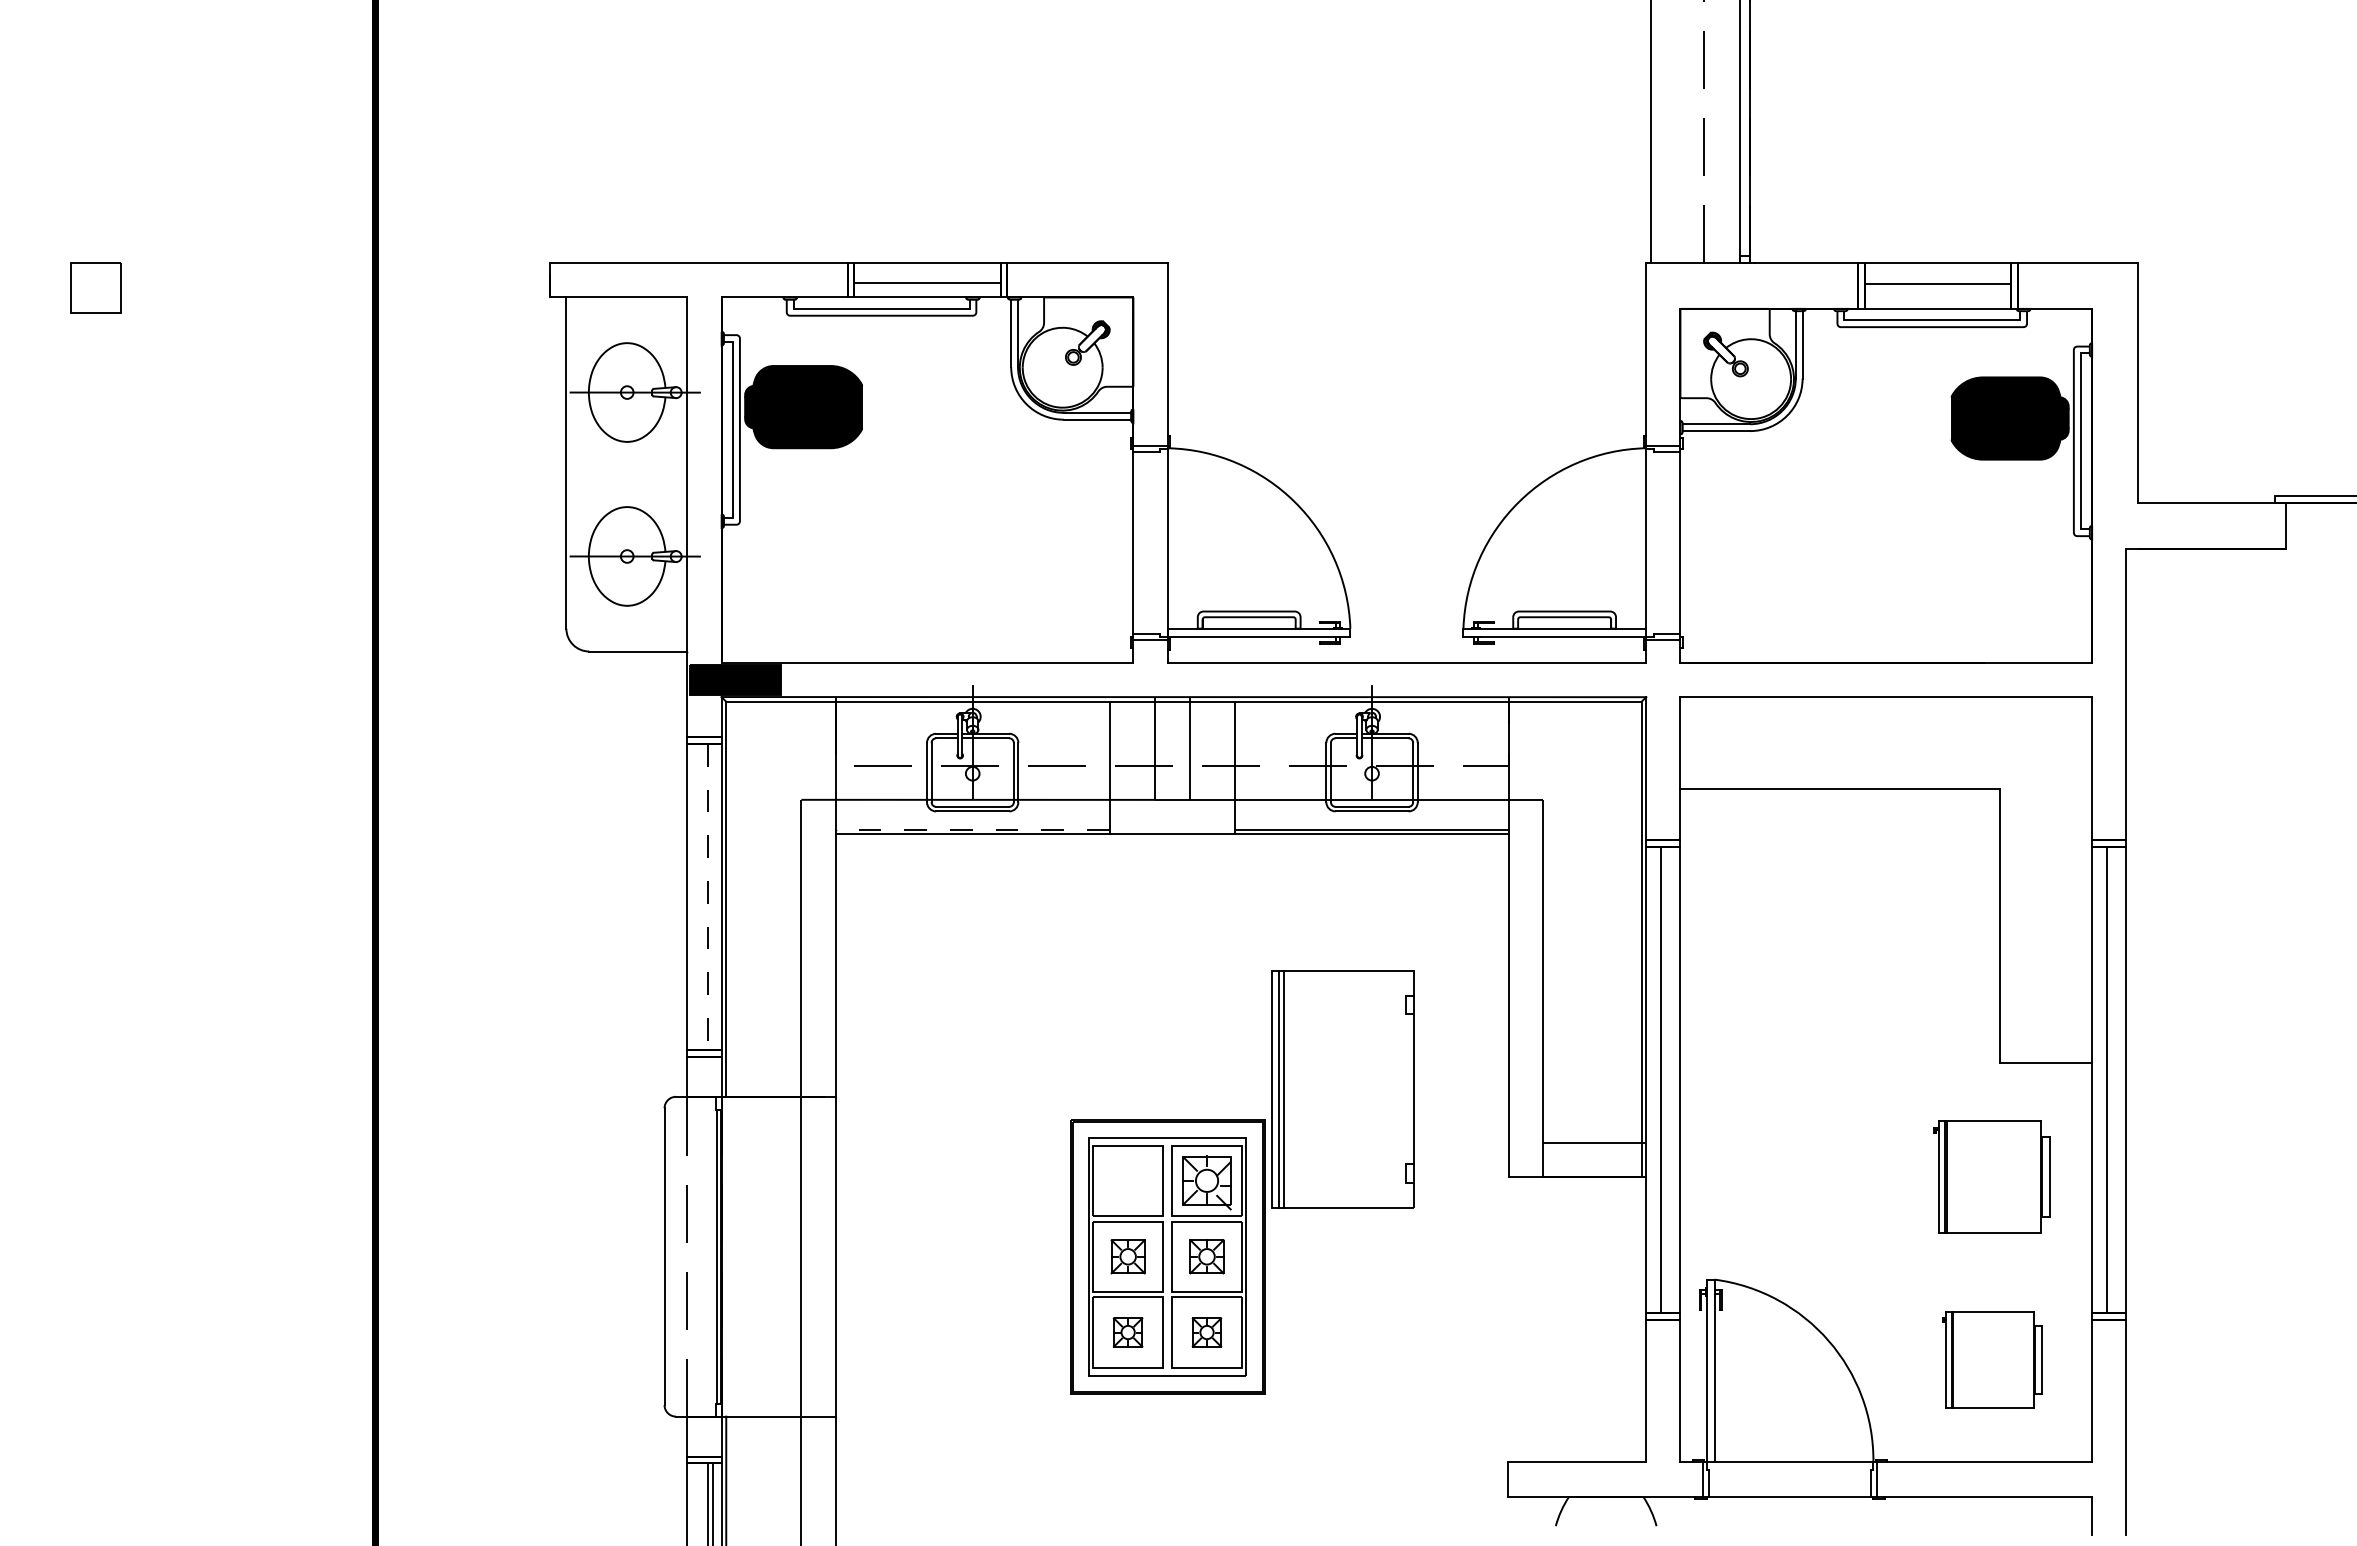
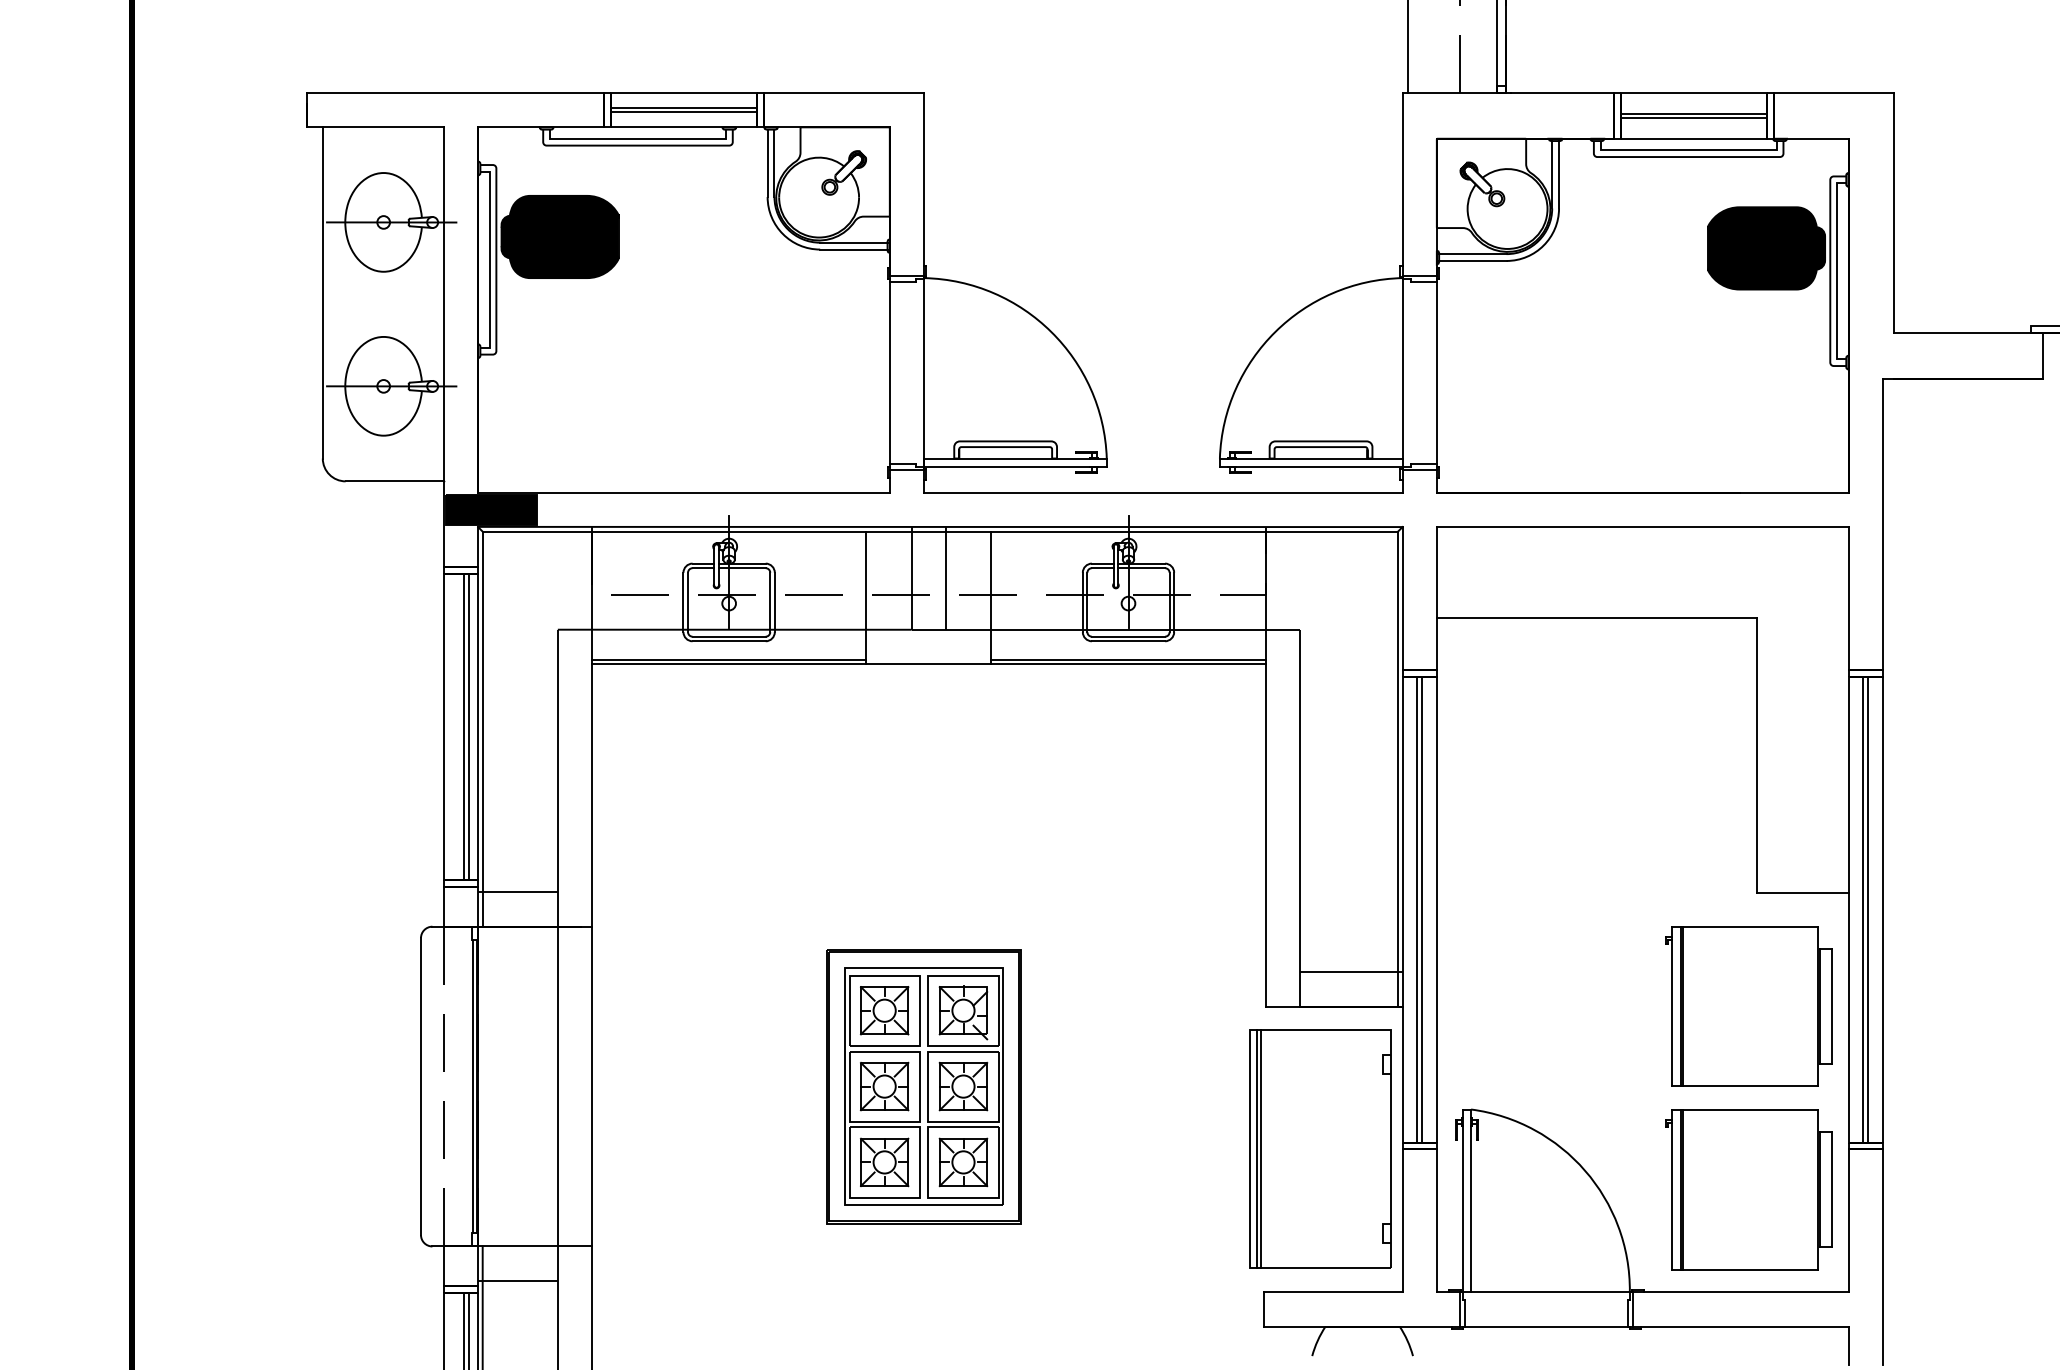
line: (927, 278) -> (683, 108), added
line: (1937, 288) -> (1693, 118), added
line: (972, 829) -> (728, 659), dashed -> solid
line: (712, 896) -> (468, 726), added
line: (707, 897) -> (463, 727), dashed -> solid
line: (761, 1062) -> (517, 892), added
line: (1665, 1079) -> (1421, 909), added
line: (2111, 1079) -> (1867, 909), added
part: (1342, 1089) -> (1319, 1149), moved
part: (1992, 1176) -> (1748, 1006), size x1.43
part: (1127, 1180) -> (883, 1010), added
part: (1127, 1256) -> (883, 1086), size x1.43
part: (1206, 1256) -> (962, 1086), size x1.43
part: (1127, 1332) -> (883, 1162), size x1.67
part: (1206, 1332) -> (962, 1162), size x1.67
part: (1992, 1359) -> (1748, 1189), size x1.67
line: (761, 1450) -> (517, 1280), added

